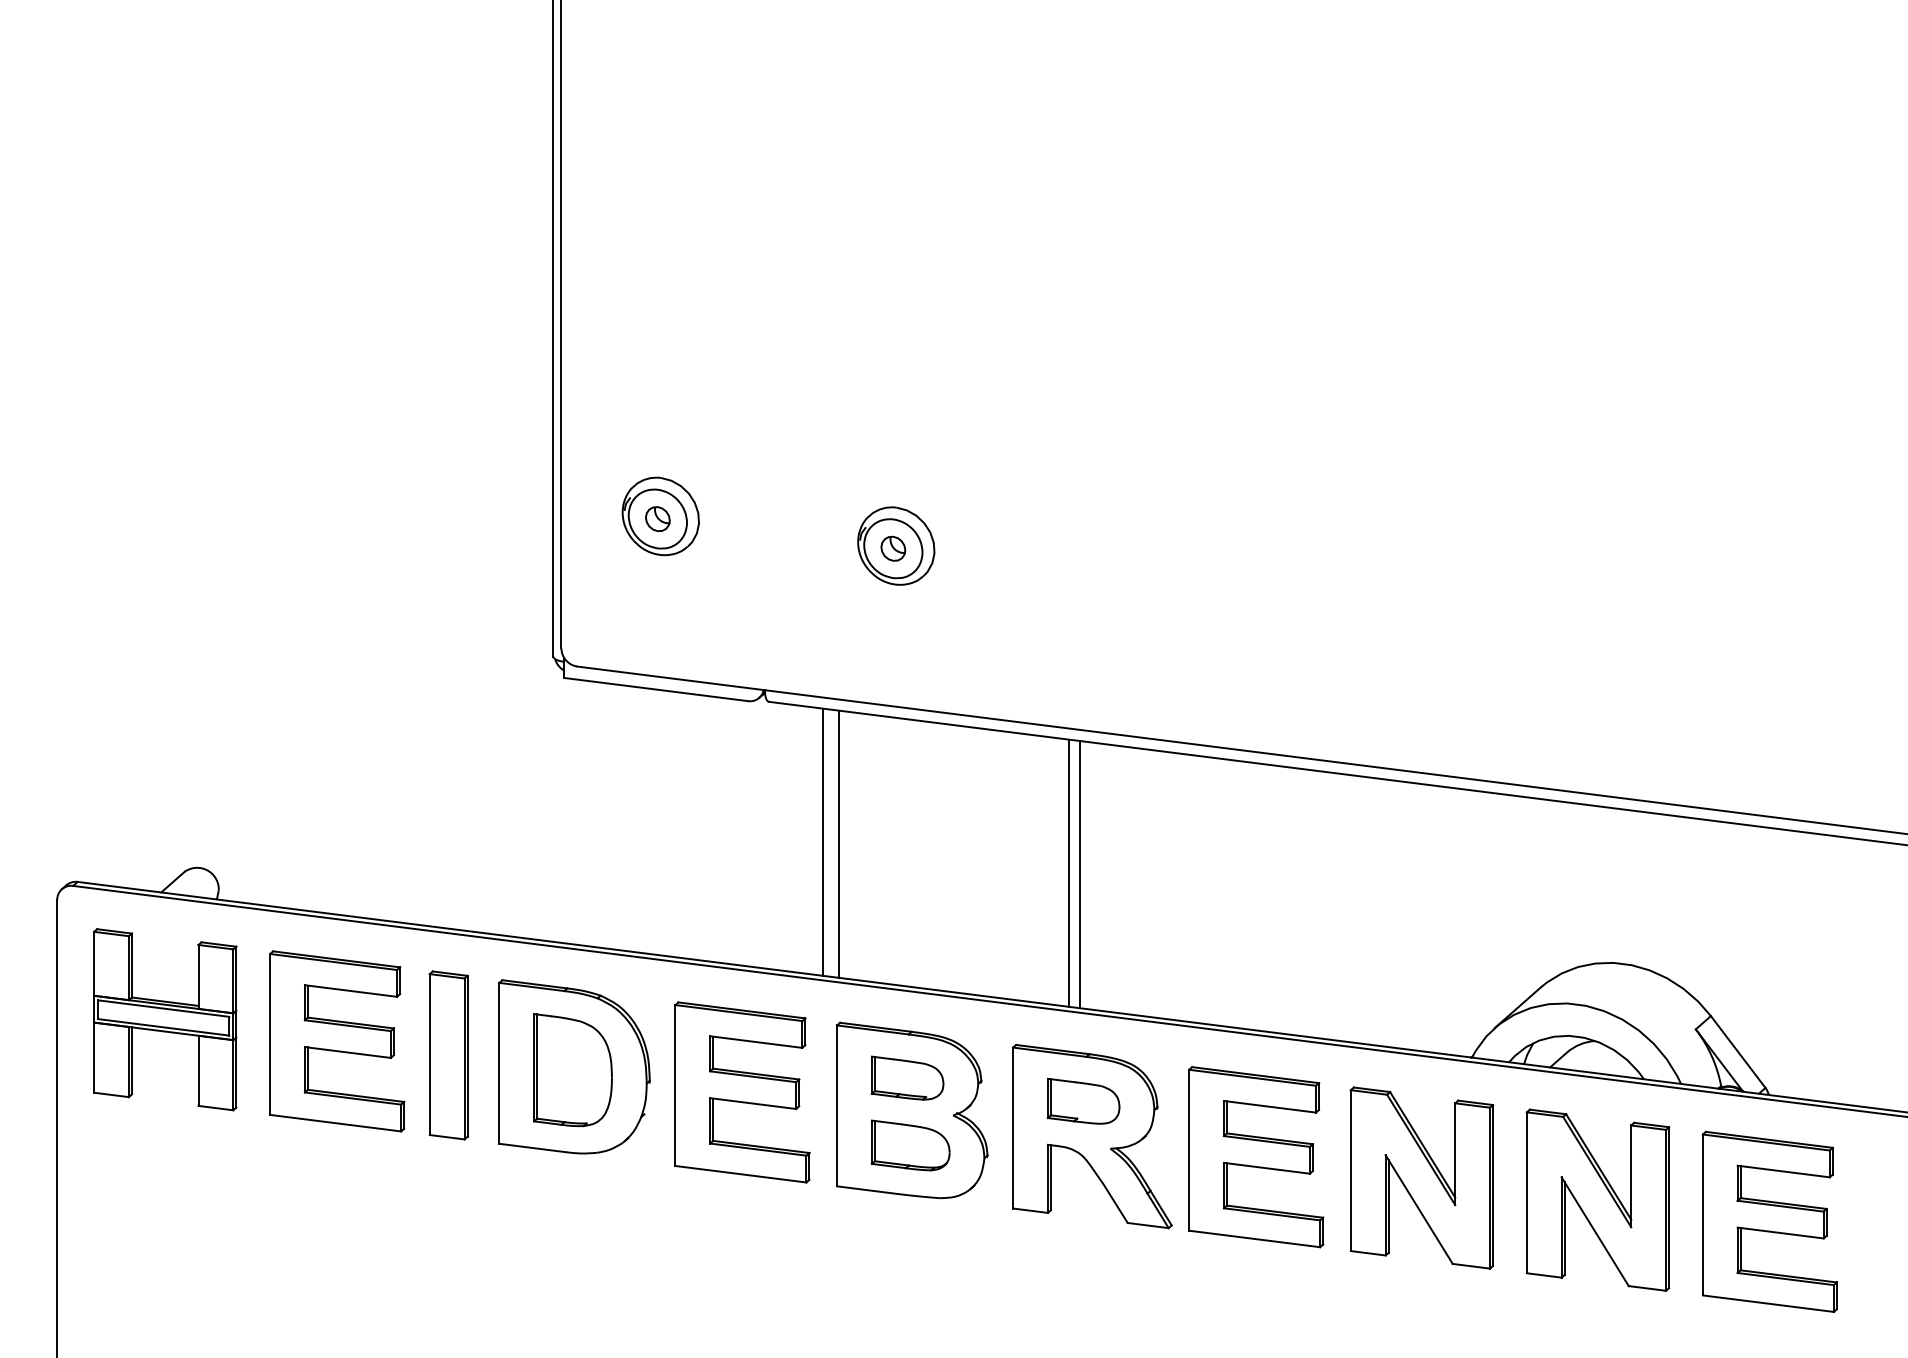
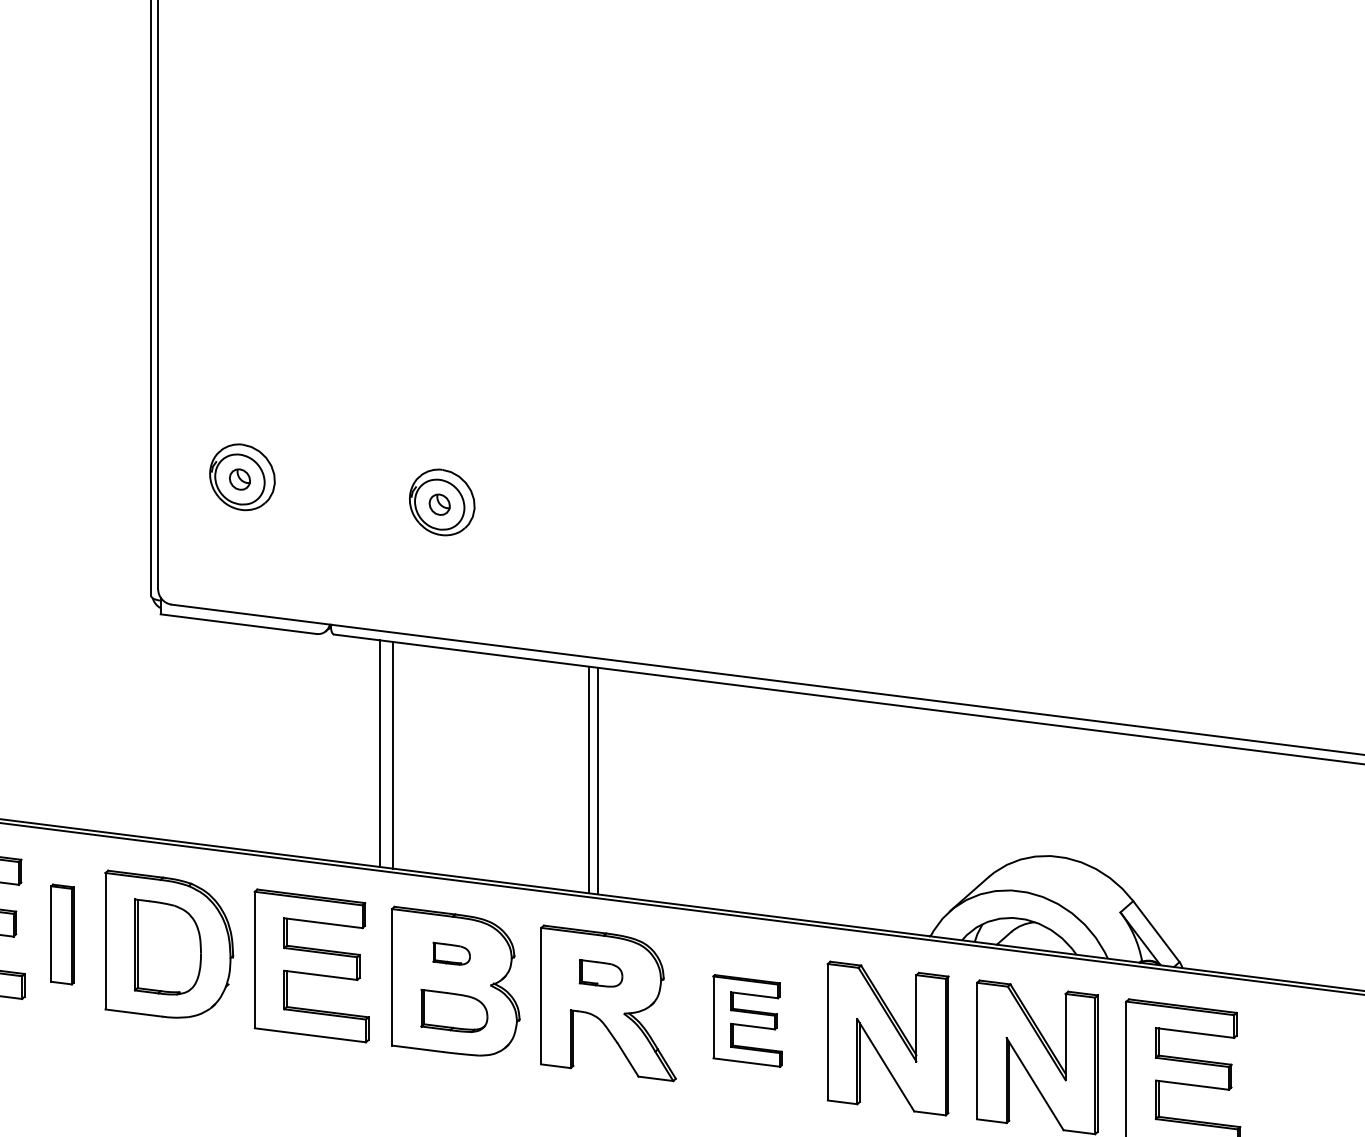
part: (448, 1055) -> (62, 934), size x0.7
part: (907, 1077) -> (451, 953), size x0.6
part: (1083, 1100) -> (601, 972), size x0.7
part: (1256, 1157) -> (747, 1021), size x0.6

